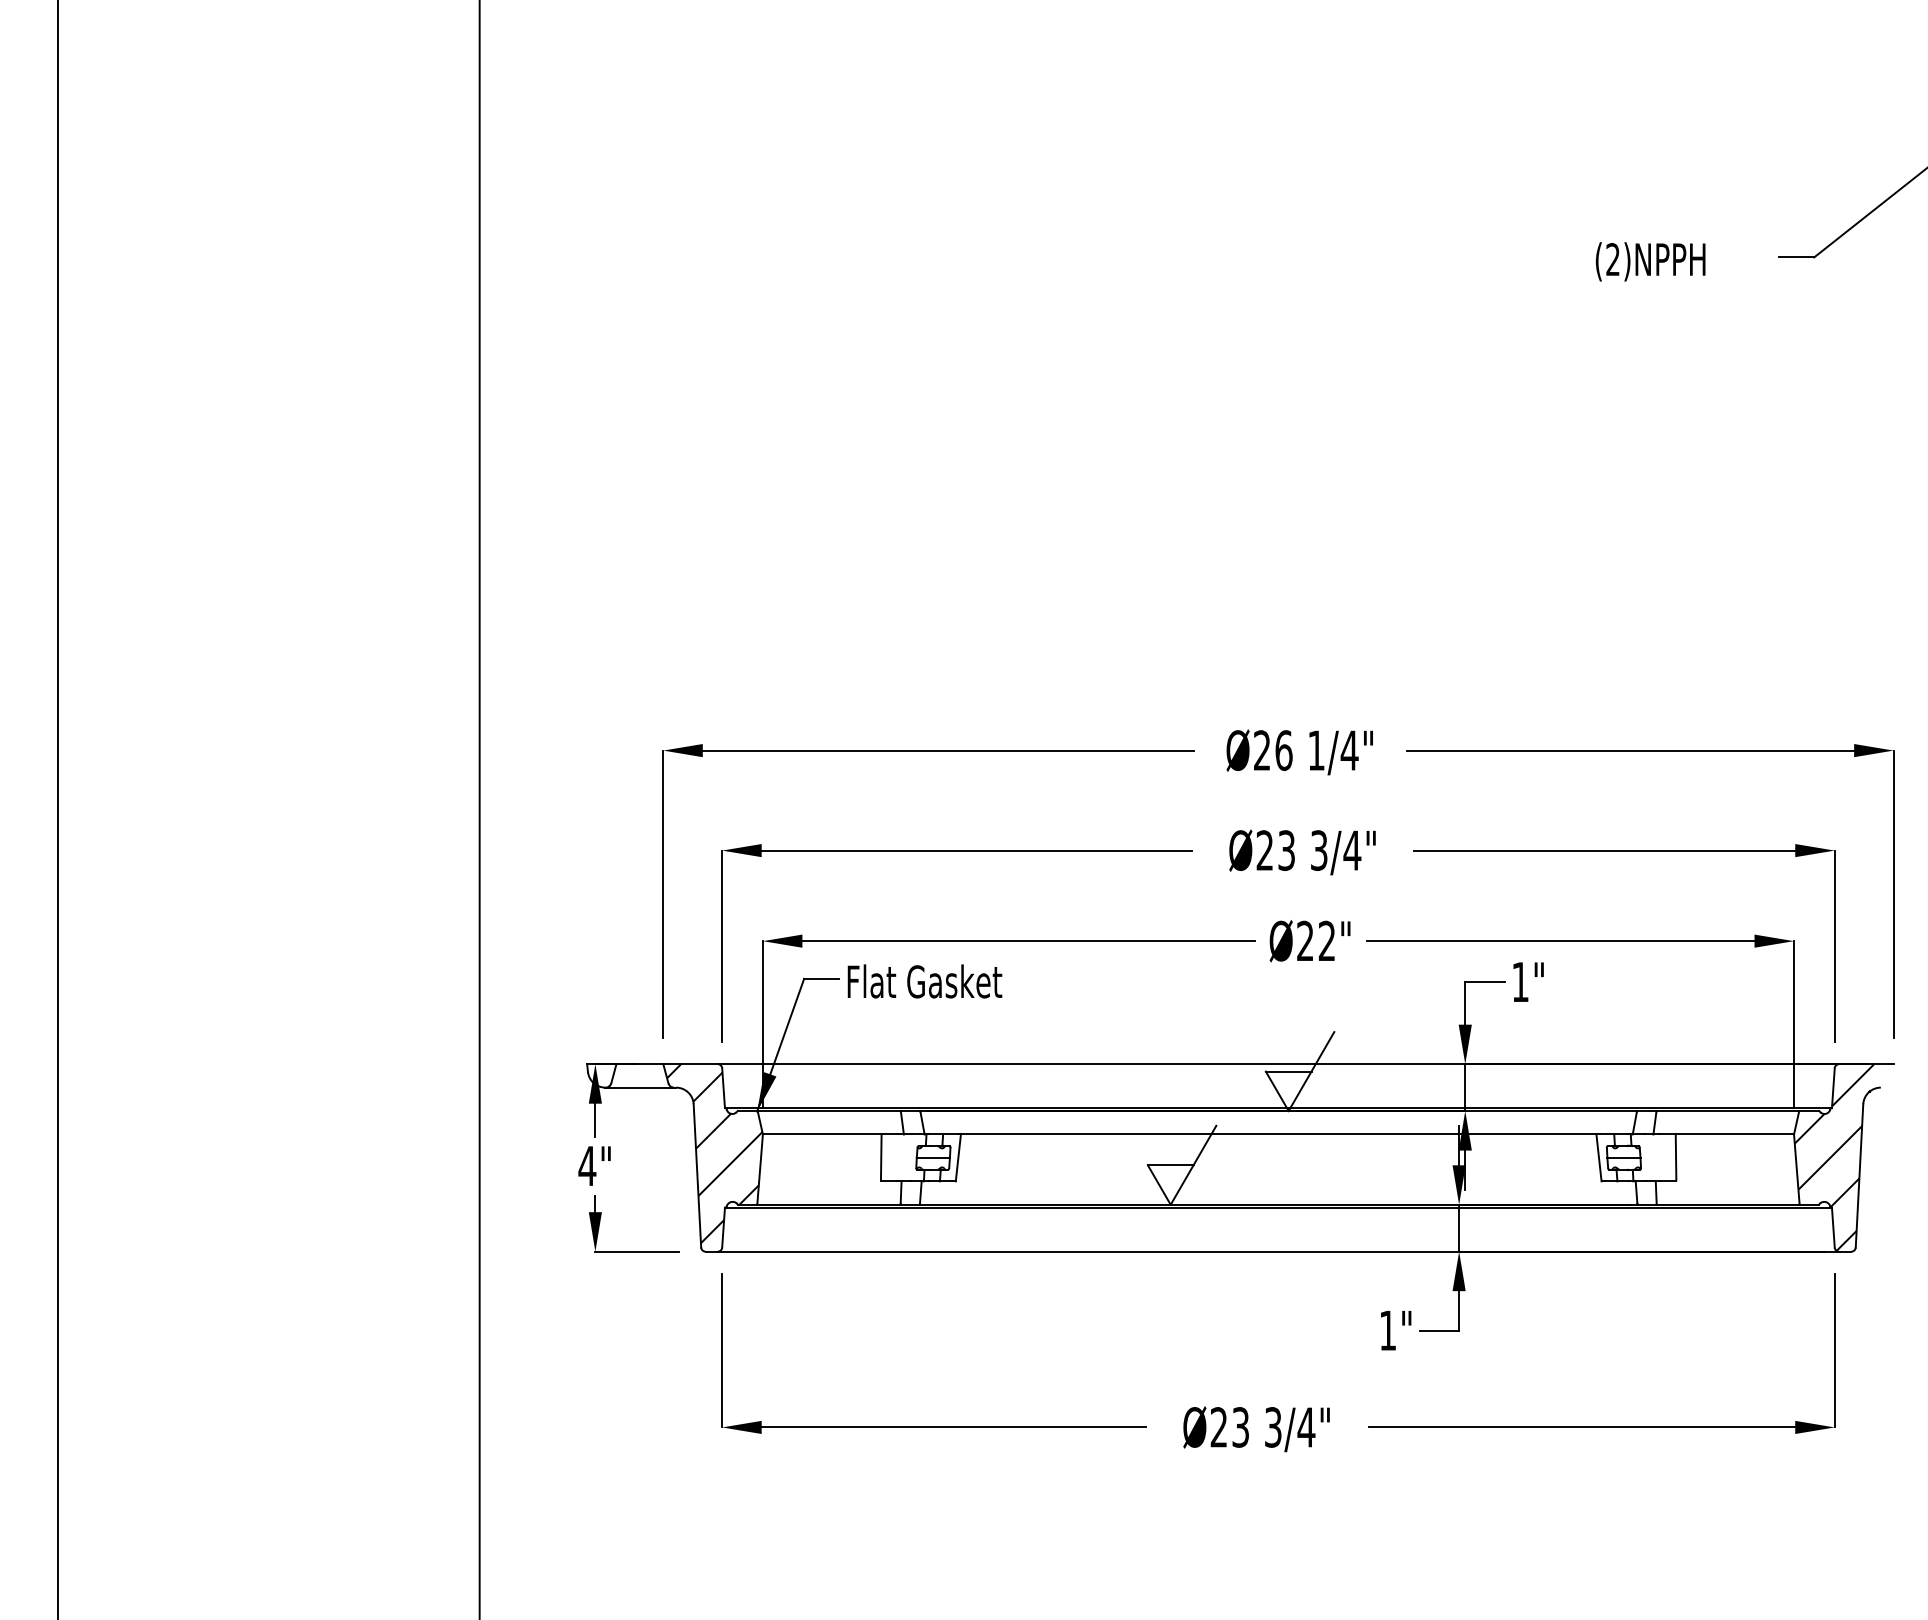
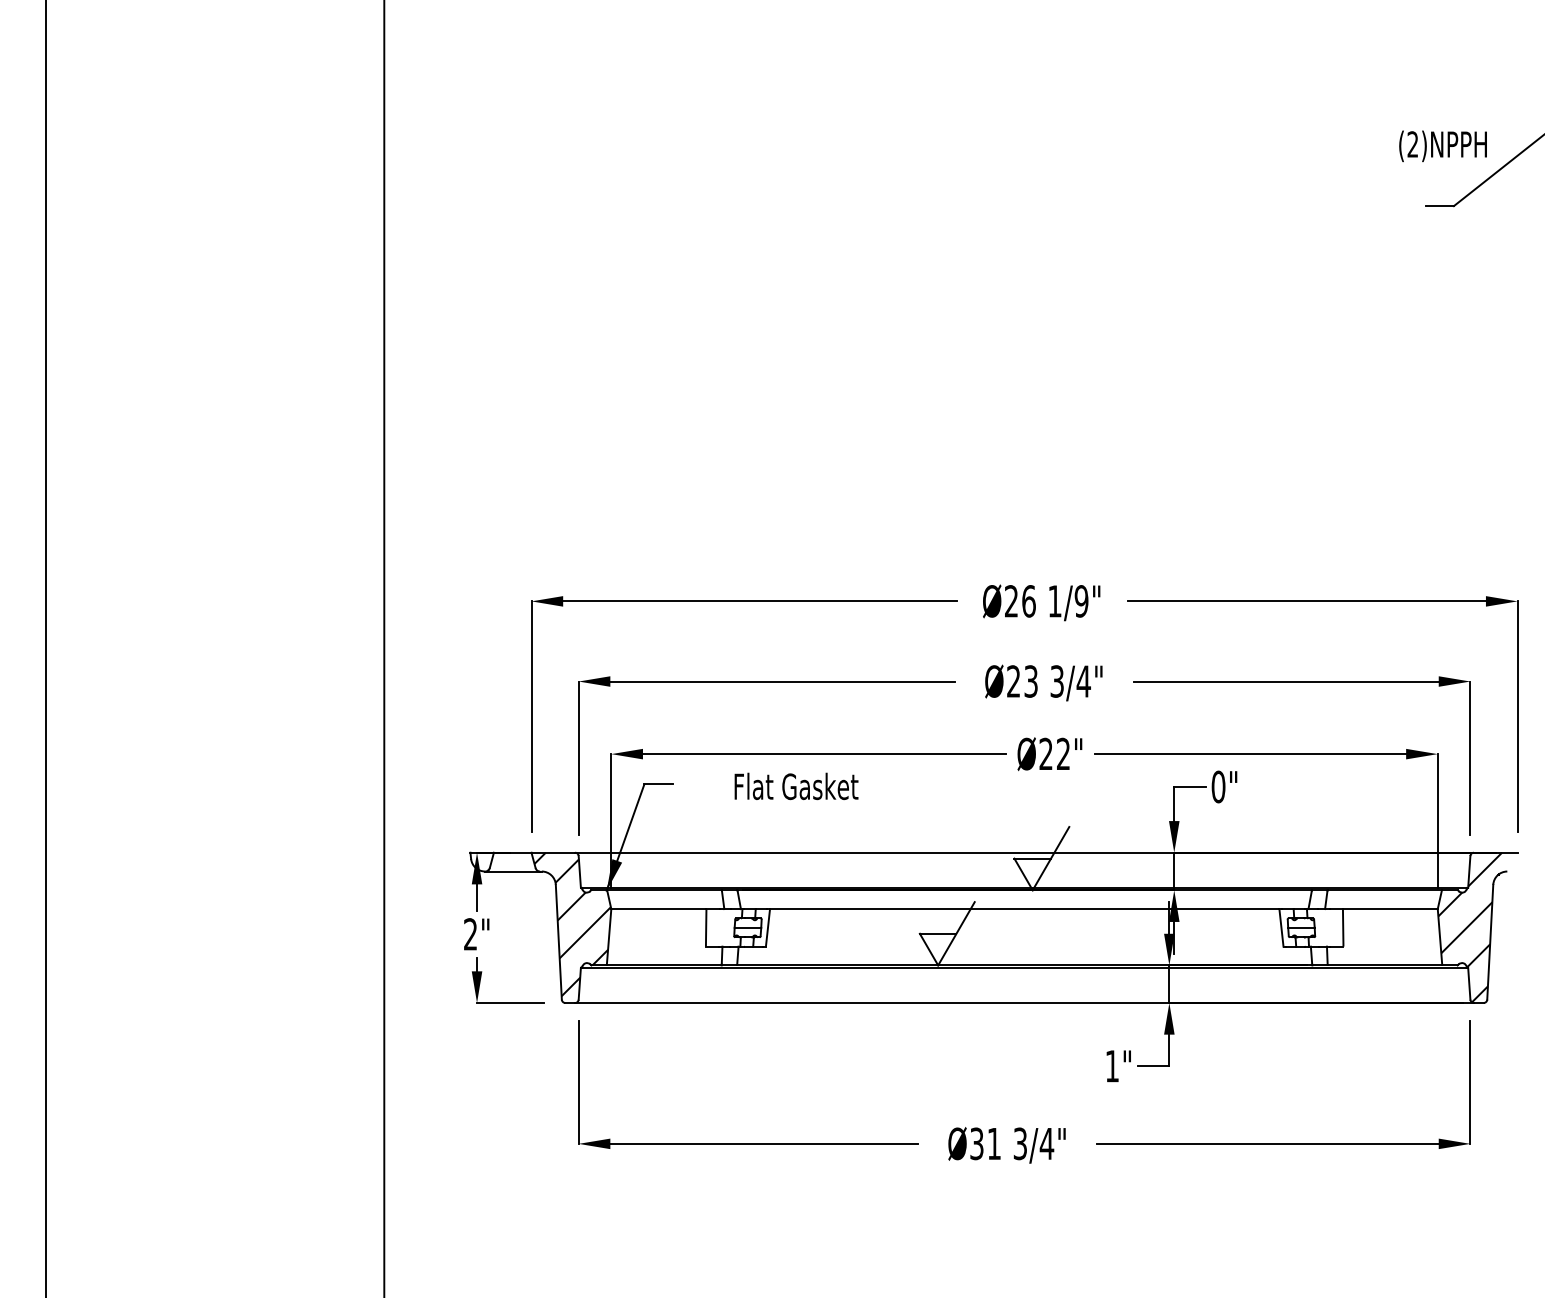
text: (1650, 261) -> (1442, 146), moved
text: (1349, 750) -> (1081, 601), 1/4" -> 1/9"
text: (924, 981) -> (796, 786), moved
text: (1520, 981) -> (1218, 786), 1" -> 0"
text: (587, 1165) -> (470, 933), 4" -> 2"
text: (1229, 1427) -> (985, 1143), Ø23 -> Ø31

